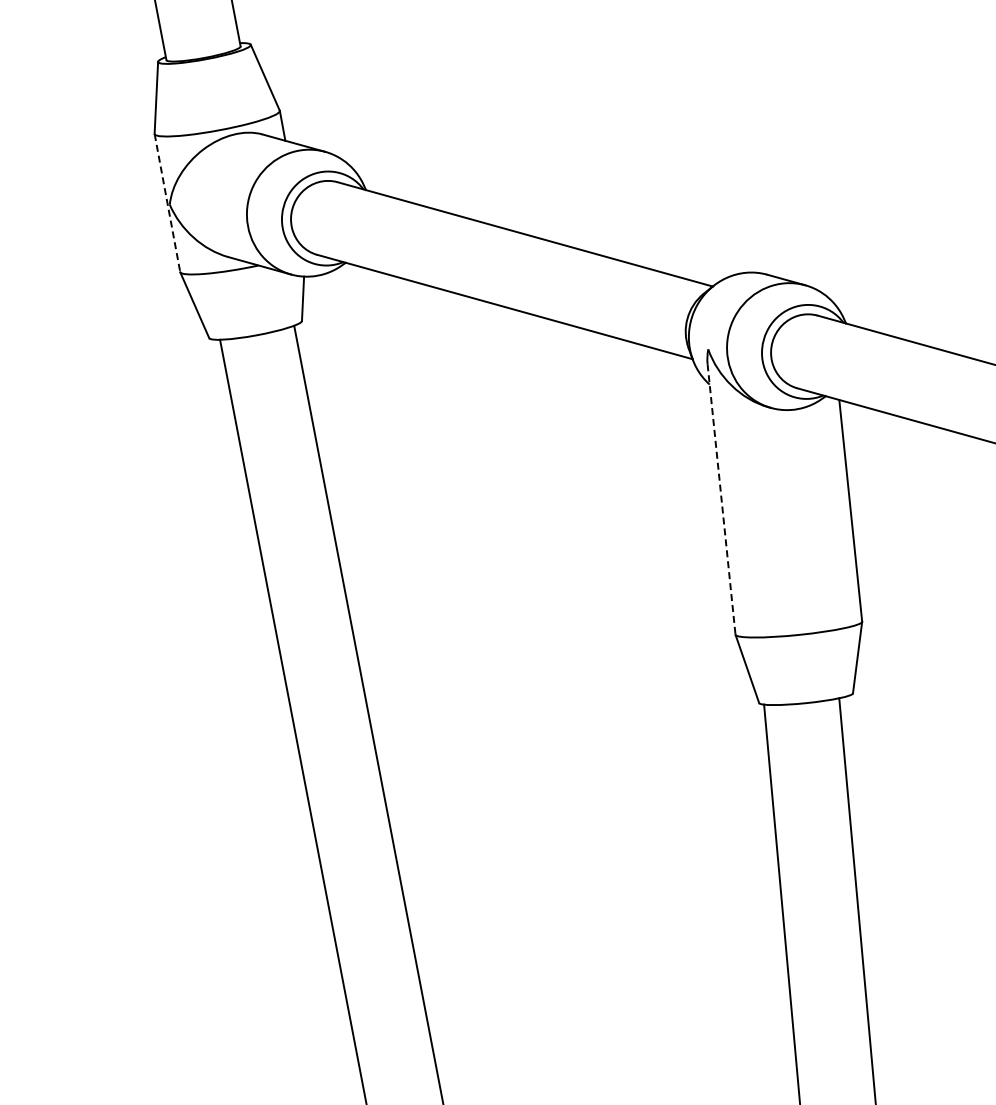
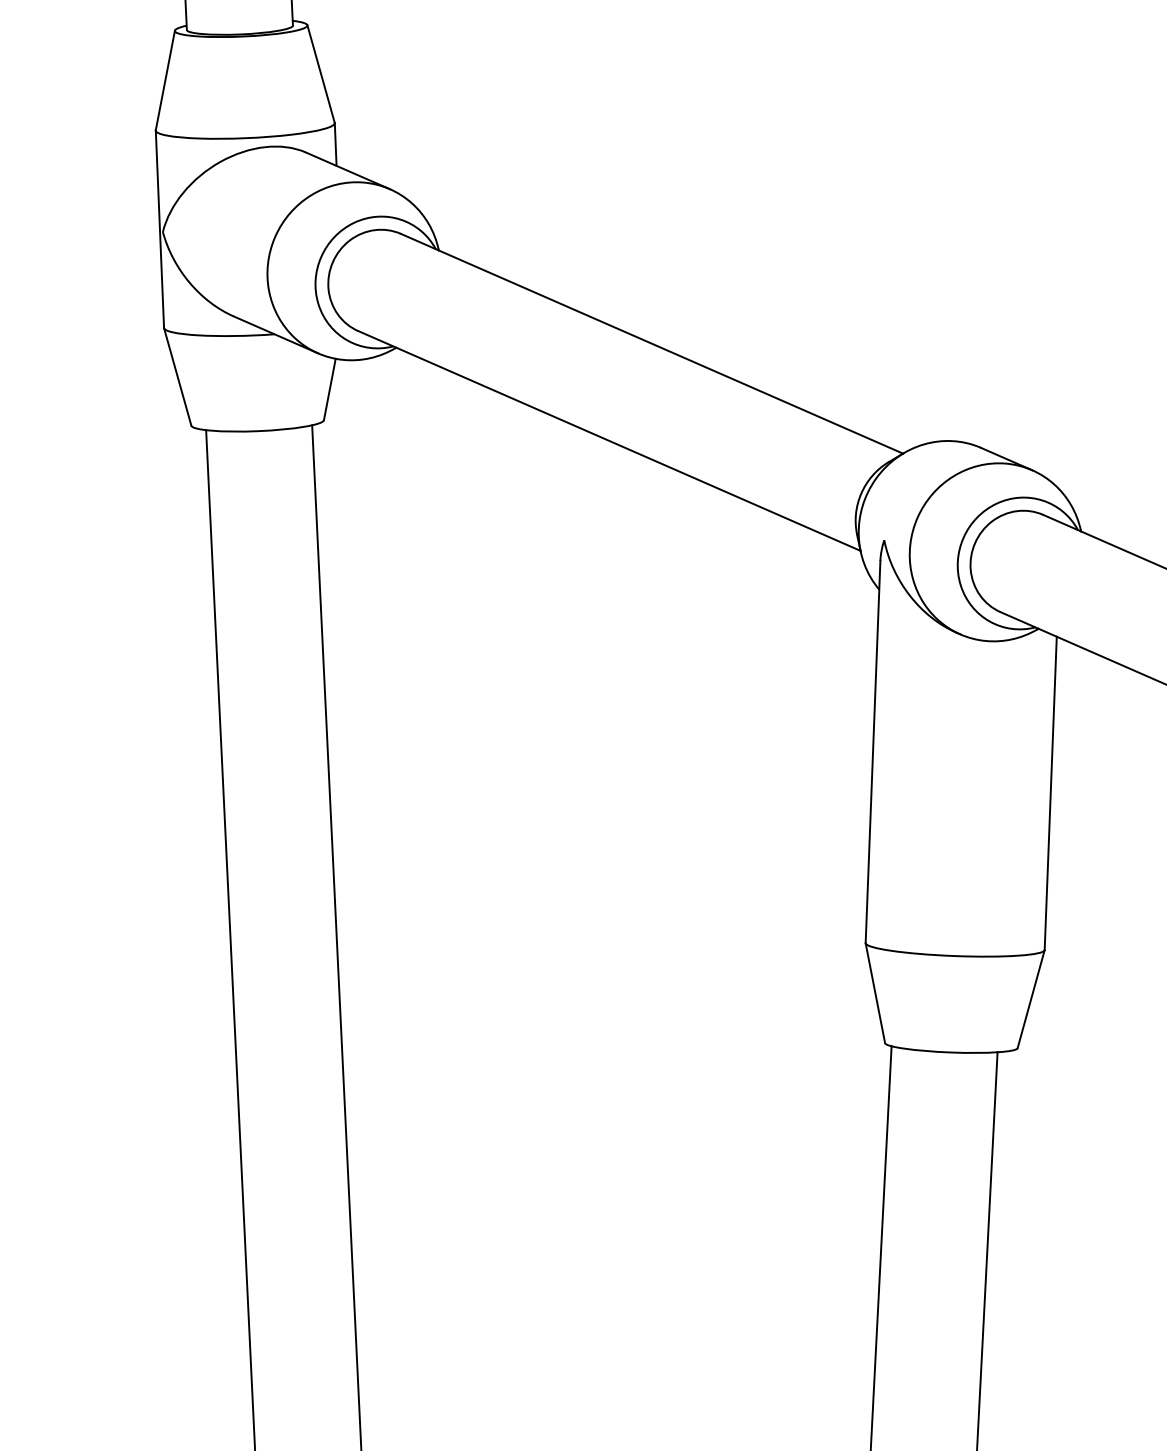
line: (167, 203) -> (159, 229), dashed -> solid
line: (721, 499) -> (872, 752), dashed -> solid

